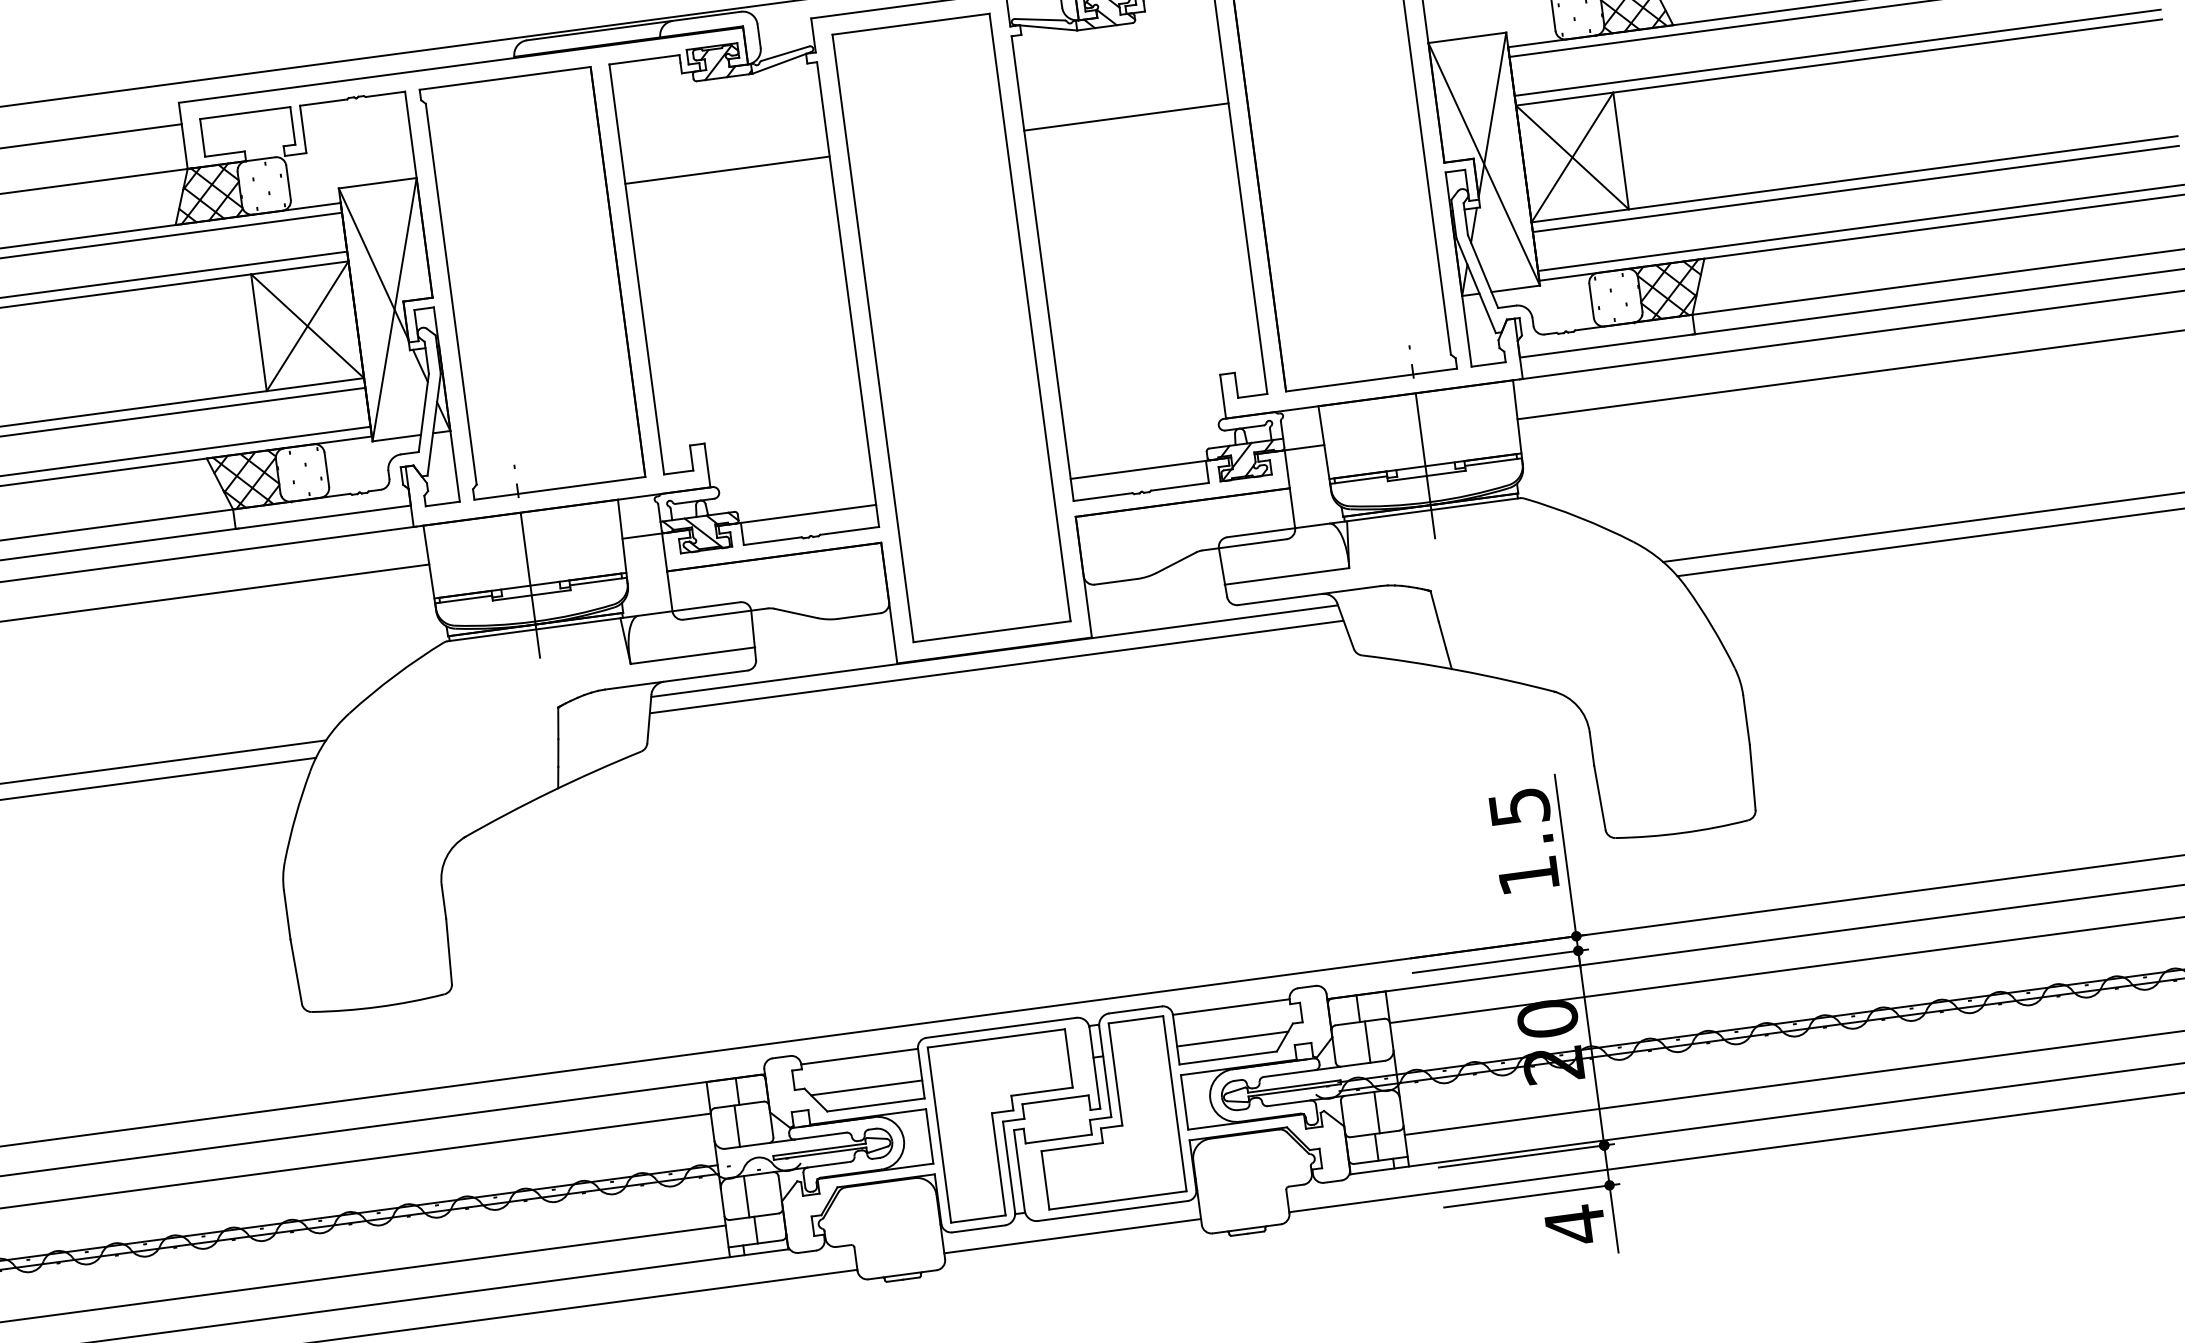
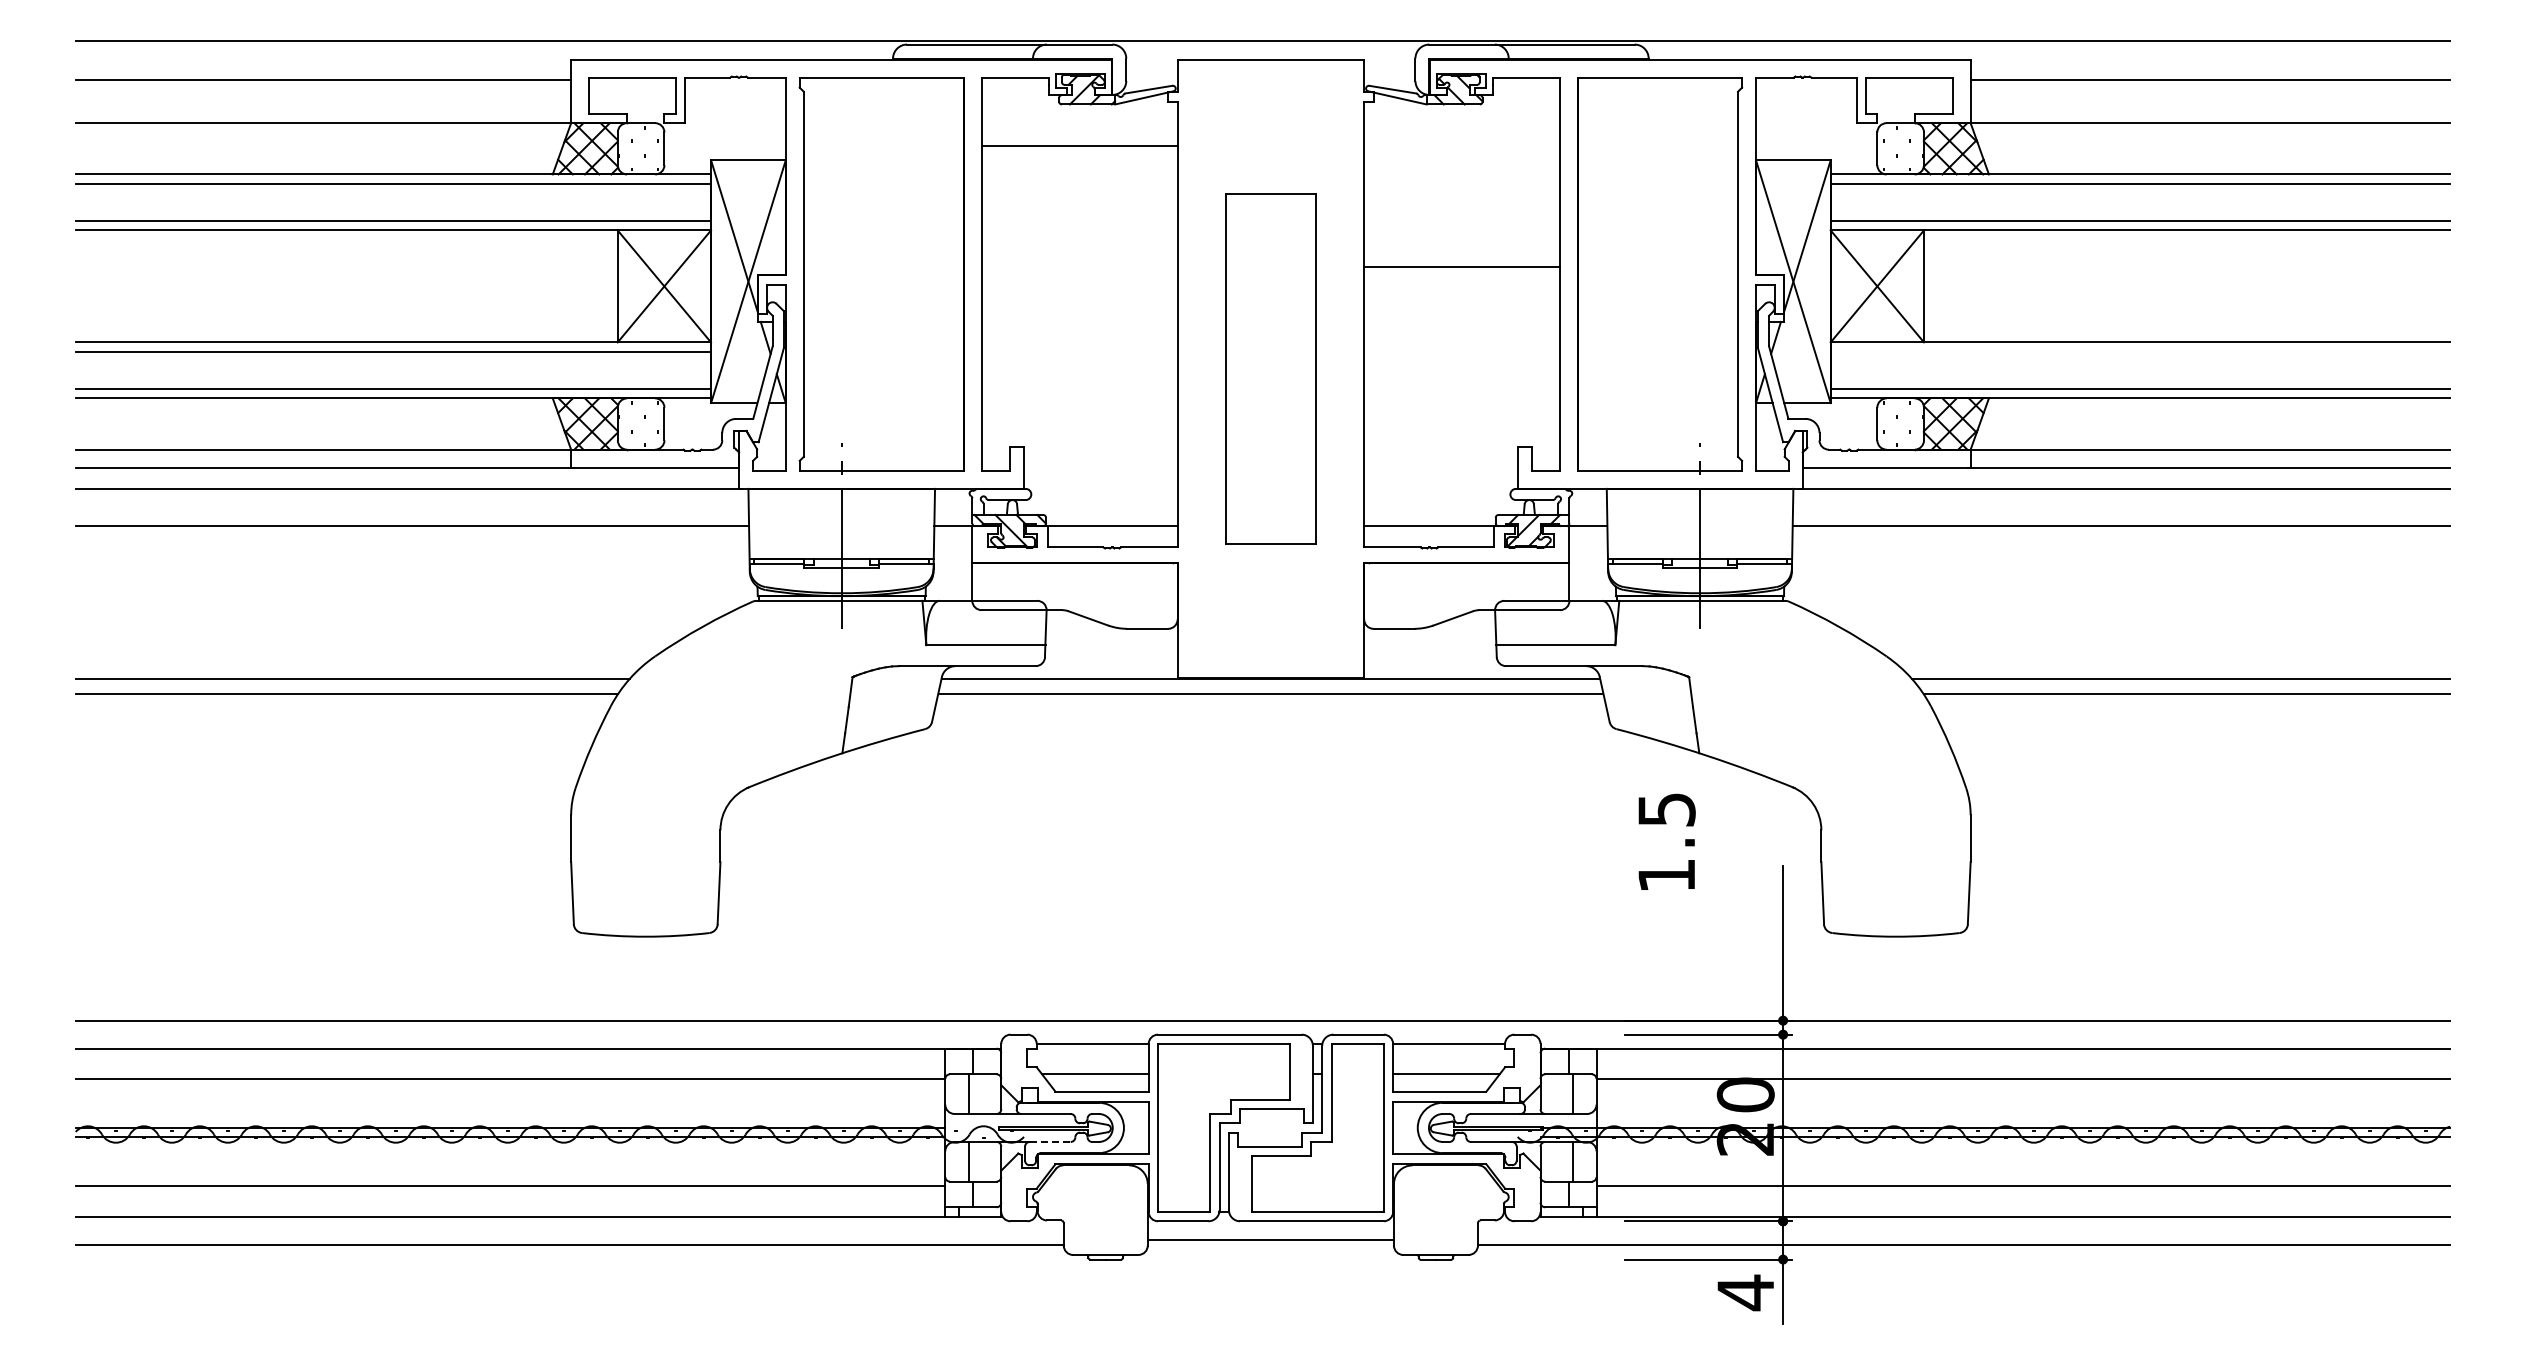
line: (1126, 117) -> (1462, 267), moved
line: (727, 170) -> (1079, 146), moved
line: (1855, 188) -> (2140, 351), removed
part: (951, 327) -> (1270, 368), size x0.6
text: (1523, 840) -> (1666, 841), moved
line: (829, 1164) -> (1050, 1141), solid -> dashed

